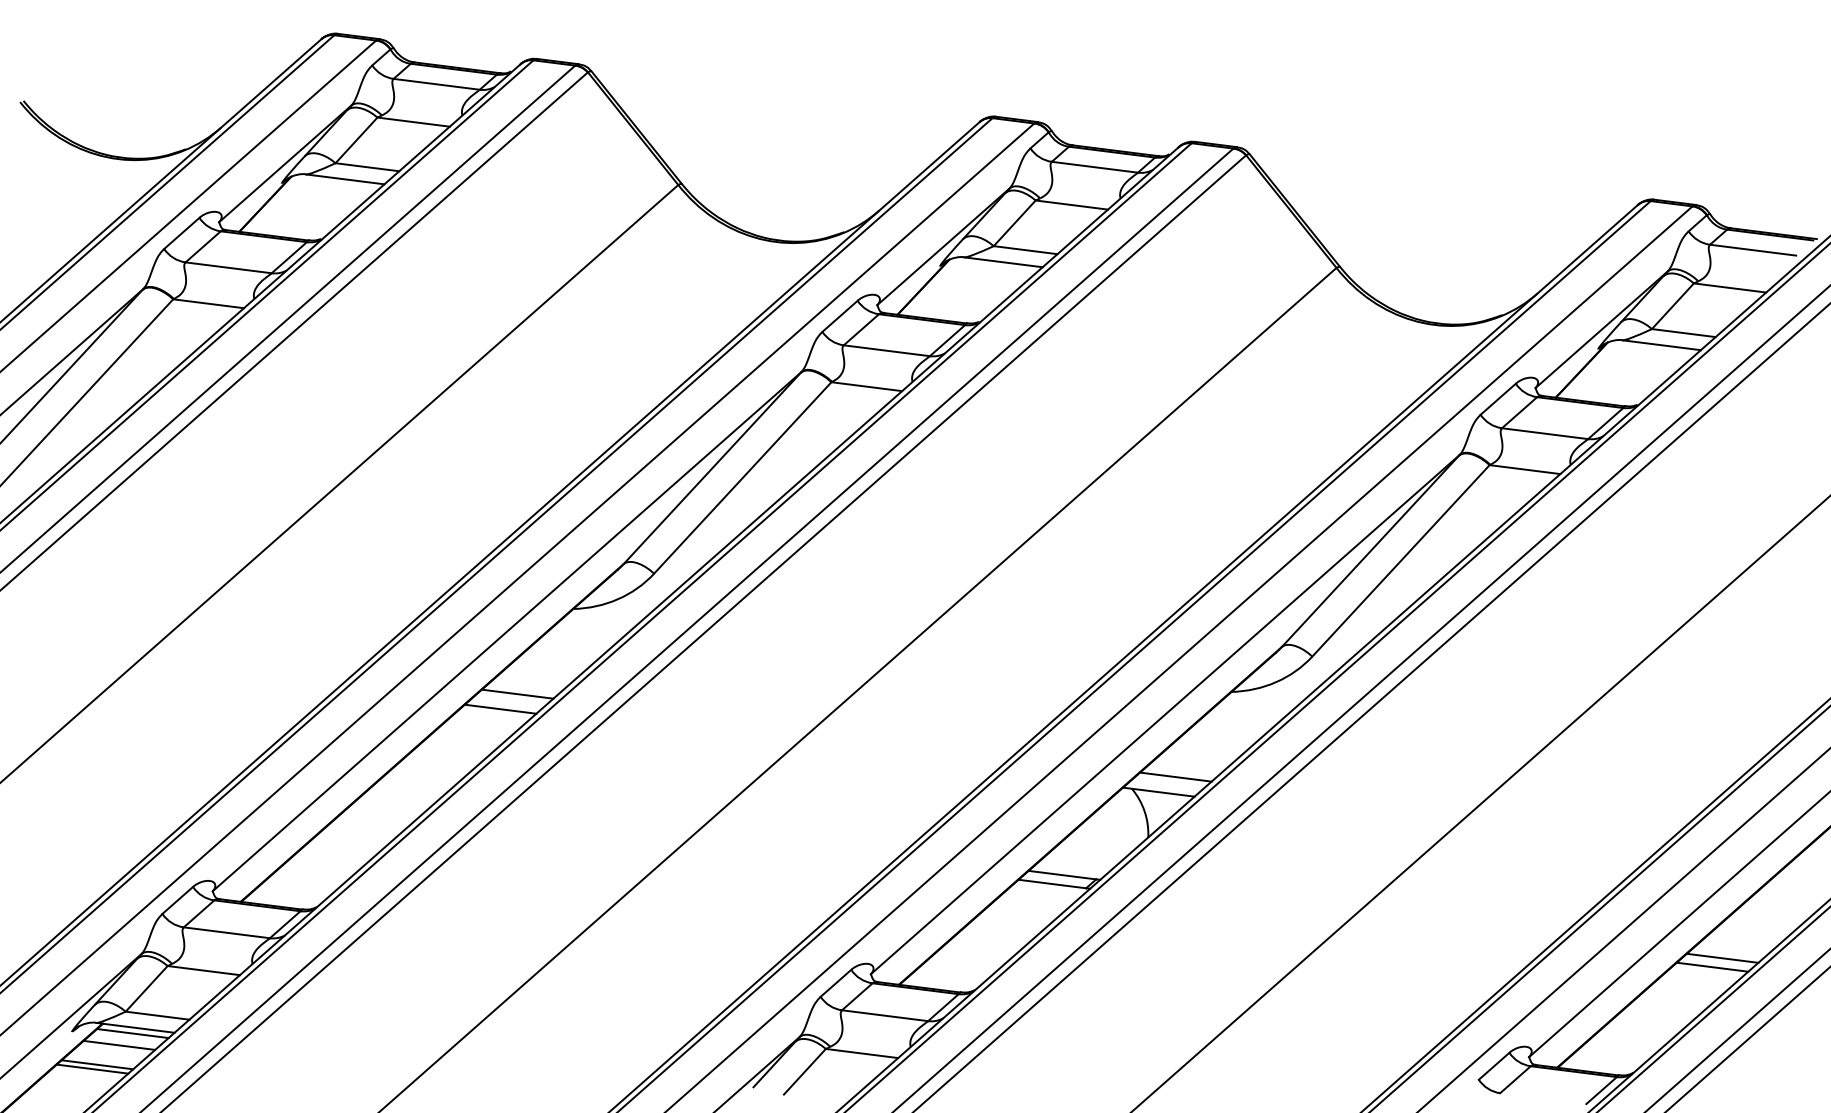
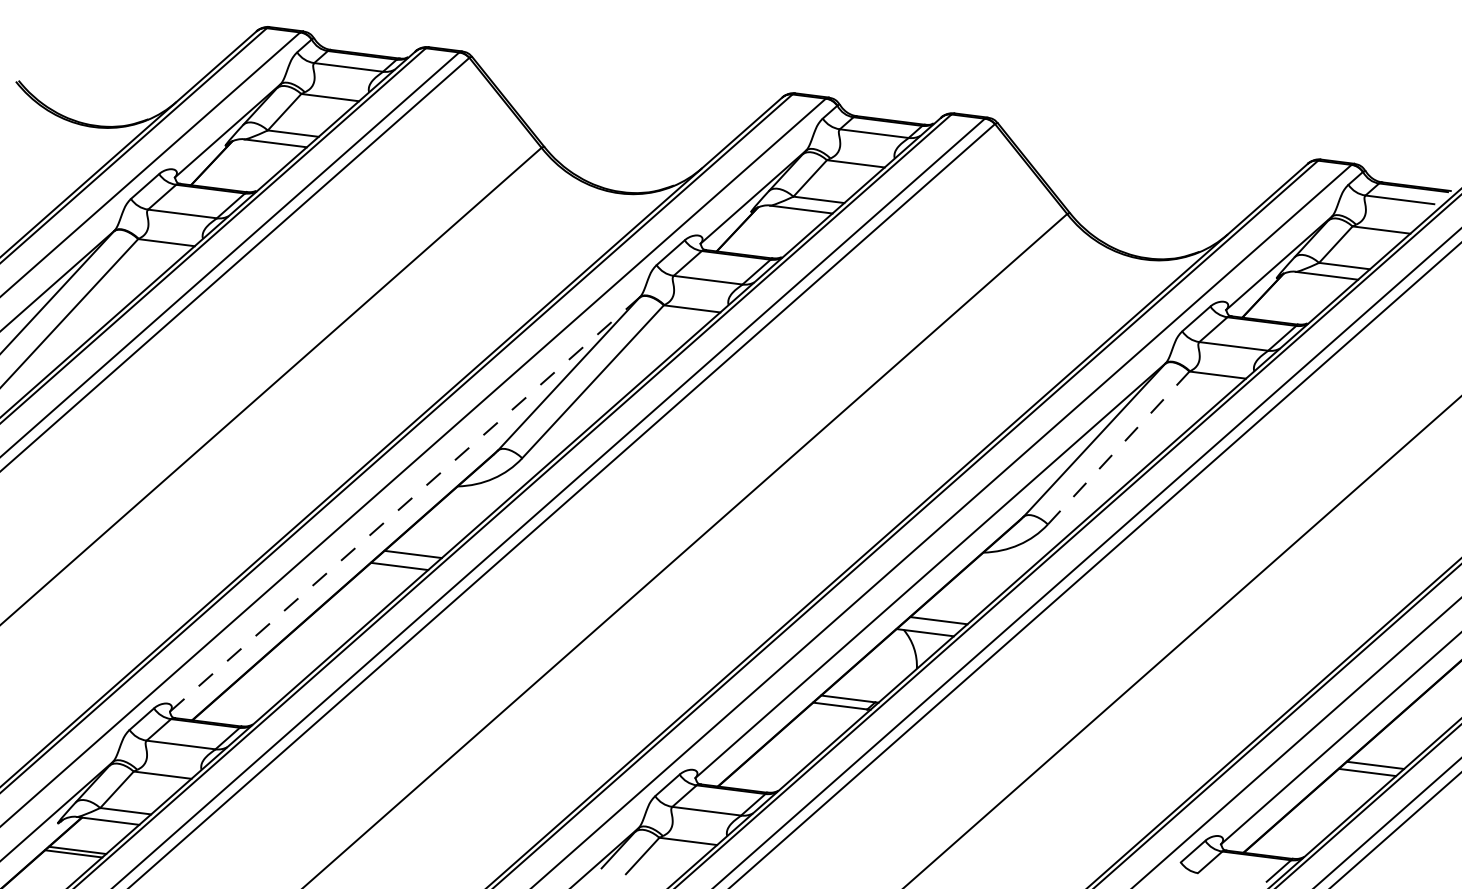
line: (1400, 561) -> (1118, 448), solid -> dashed
line: (507, 631) -> (405, 504), solid -> dashed
line: (132, 1033) -> (105, 825), removed
line: (119, 1044) -> (95, 834), removed

